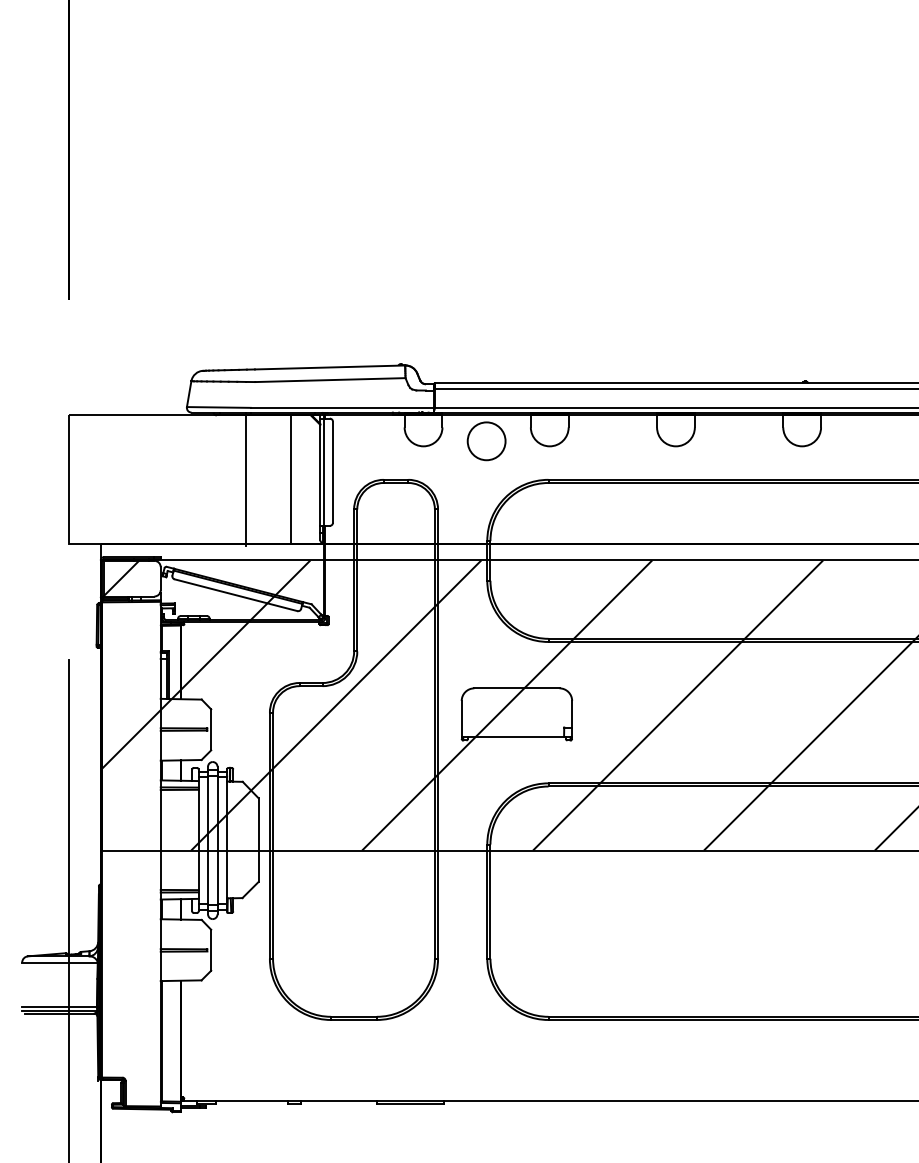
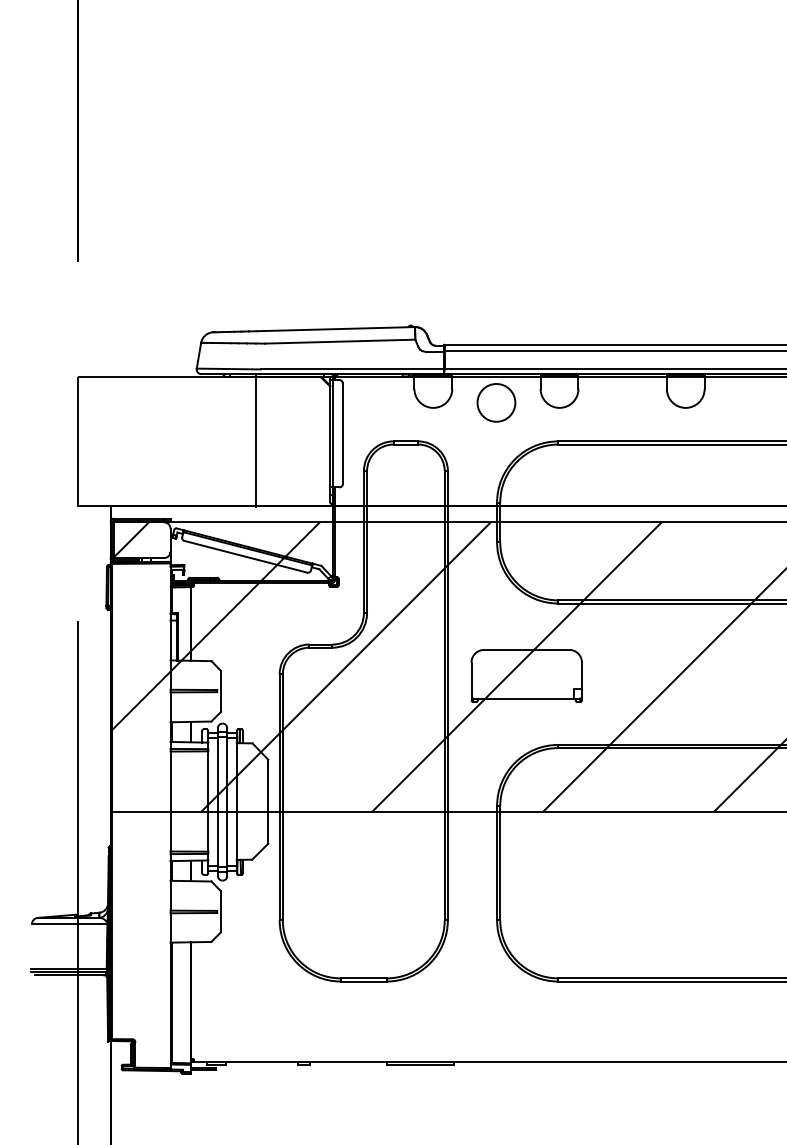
line: (290, 479) -> (300, 441), removed

